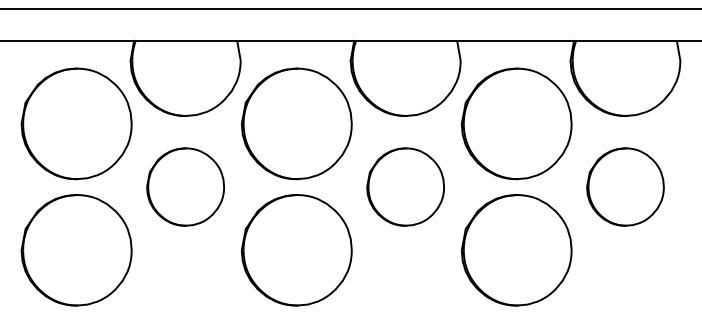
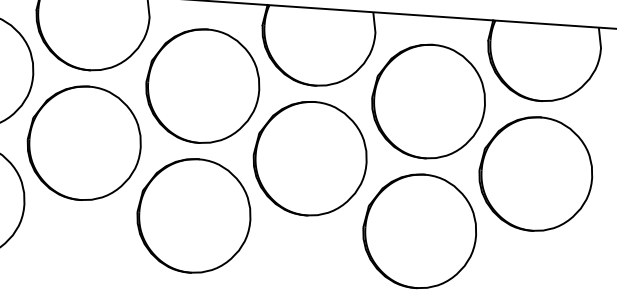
part: (185, 186) -> (84, 142), size x1.43
part: (405, 186) -> (310, 158), size x1.43
part: (625, 186) -> (535, 173), size x1.43

